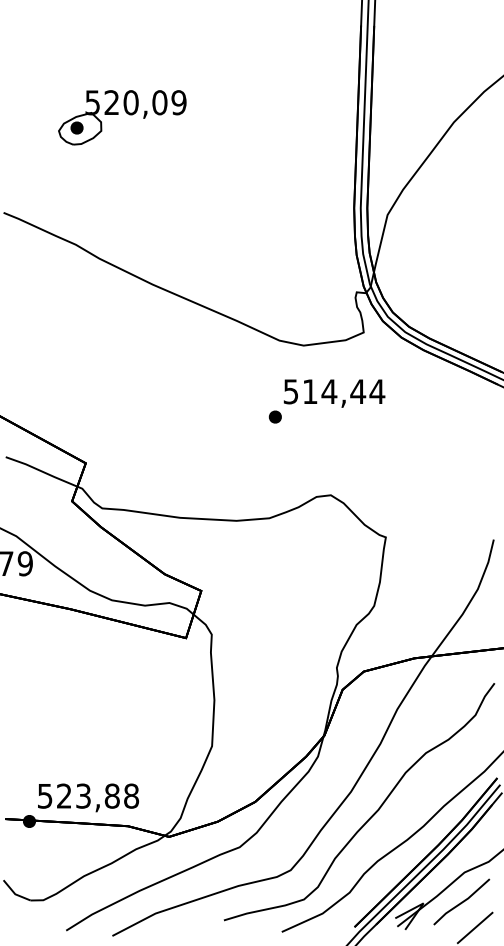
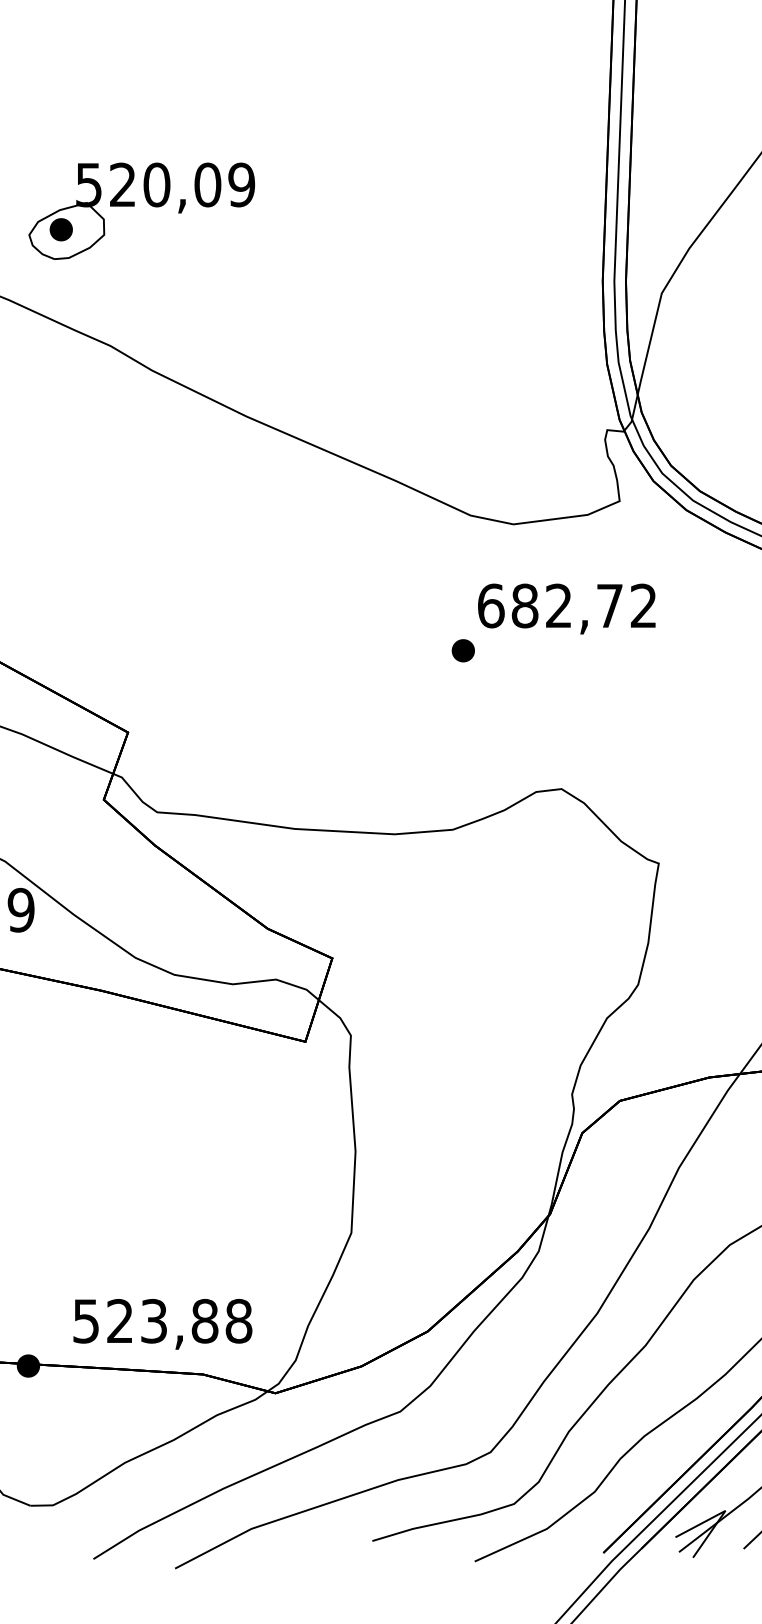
part: (122, 117) -> (141, 211), moved
text: (334, 391) -> (567, 605), 514,44 -> 682,72
text: (88, 797) -> (162, 1323), moved

